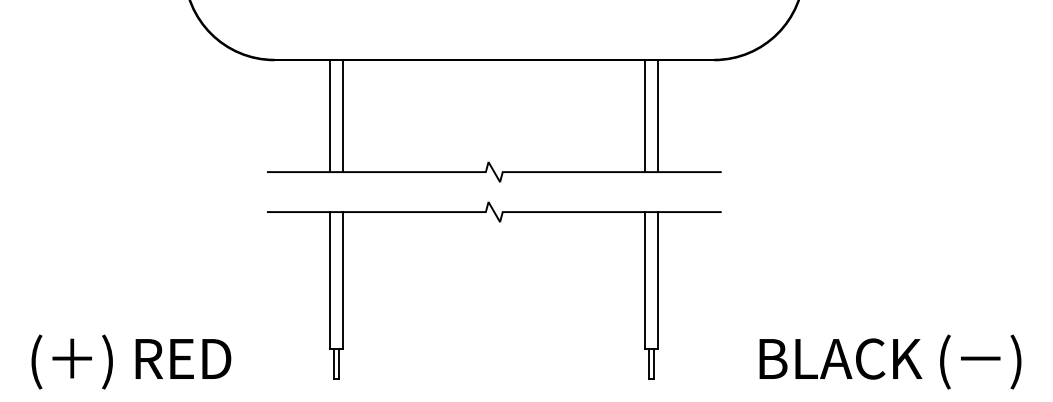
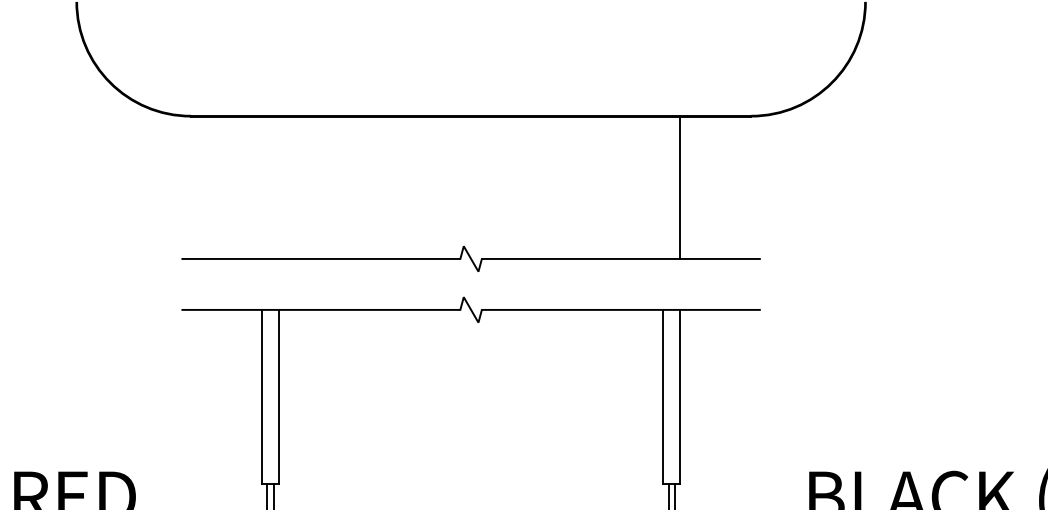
line: (330, 116) -> (262, 188), removed
line: (343, 116) -> (278, 188), removed
line: (645, 116) -> (663, 188), removed

